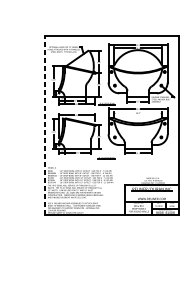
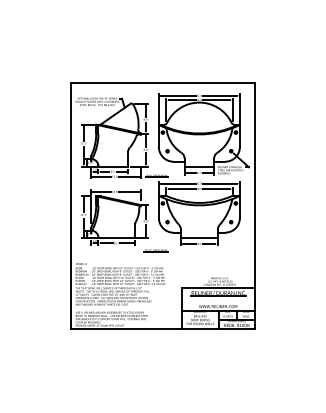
line: (125, 113) -> (181, 189), added
line: (150, 113) -> (216, 189), added
line: (44, 125) -> (71, 206), dashed -> solid

